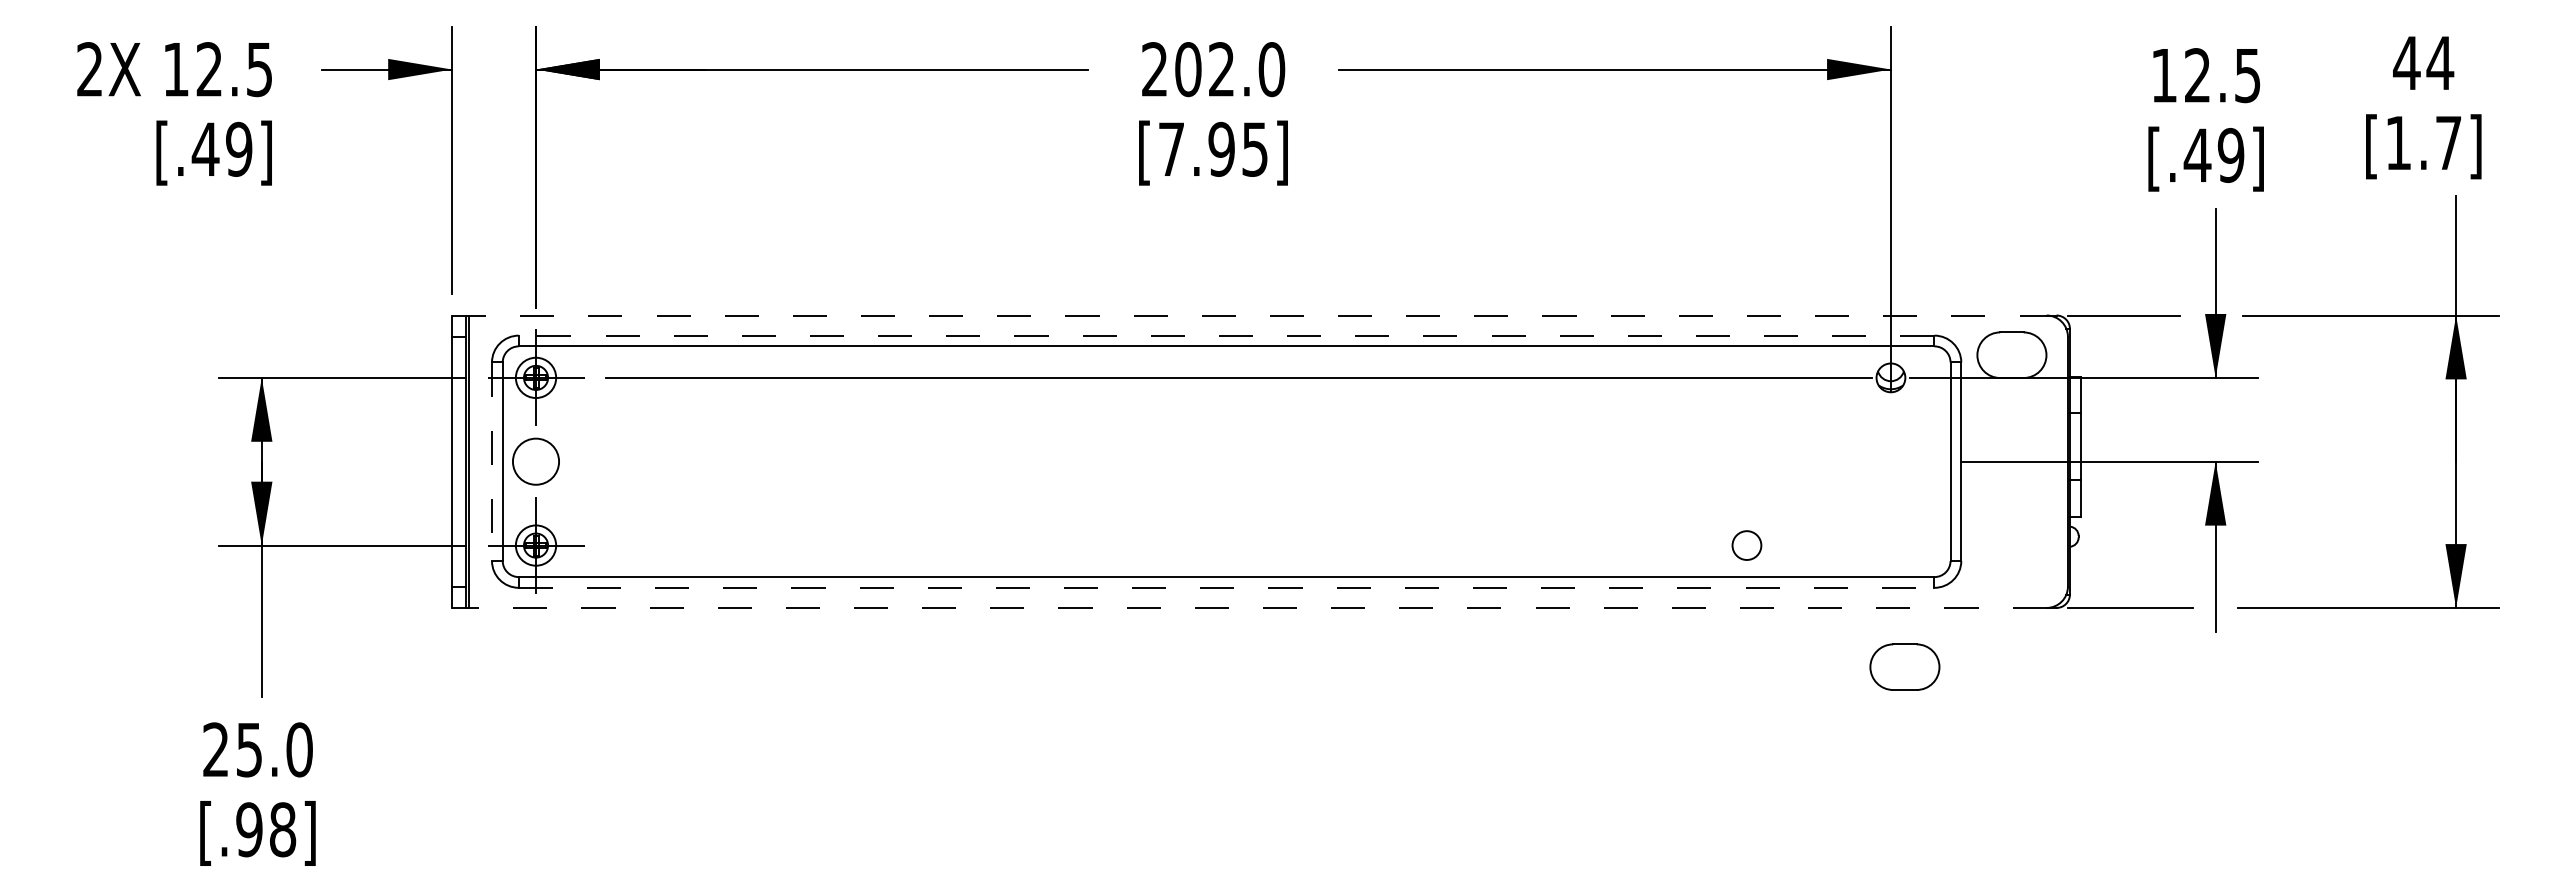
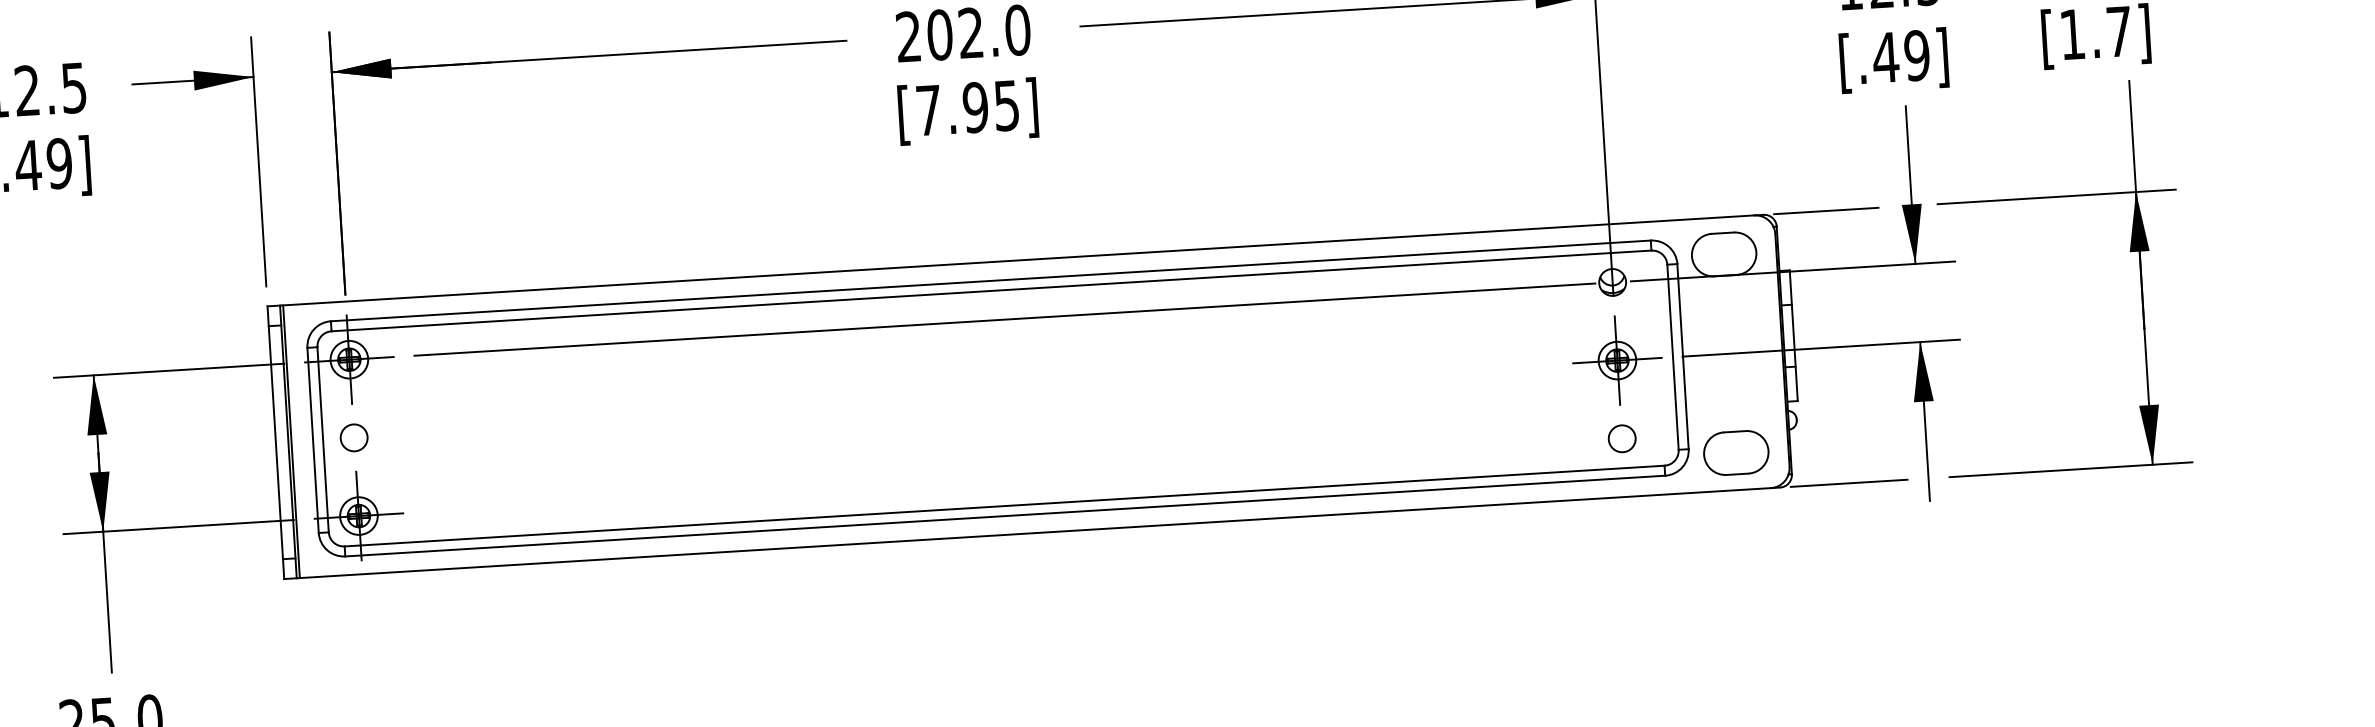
line: (1249, 315) -> (1011, 260), dashed -> solid
line: (1226, 335) -> (990, 280), dashed -> solid
circle: (535, 461) -> (353, 437), size x0.62
part: (1890, 461) -> (1617, 360), added
line: (491, 462) -> (312, 441), dashed -> solid
circle: (1746, 545) -> (1621, 438), moved
line: (1226, 587) -> (1005, 515), dashed -> solid
line: (1248, 607) -> (1026, 533), dashed -> solid
part: (1904, 666) -> (1735, 452), moved

